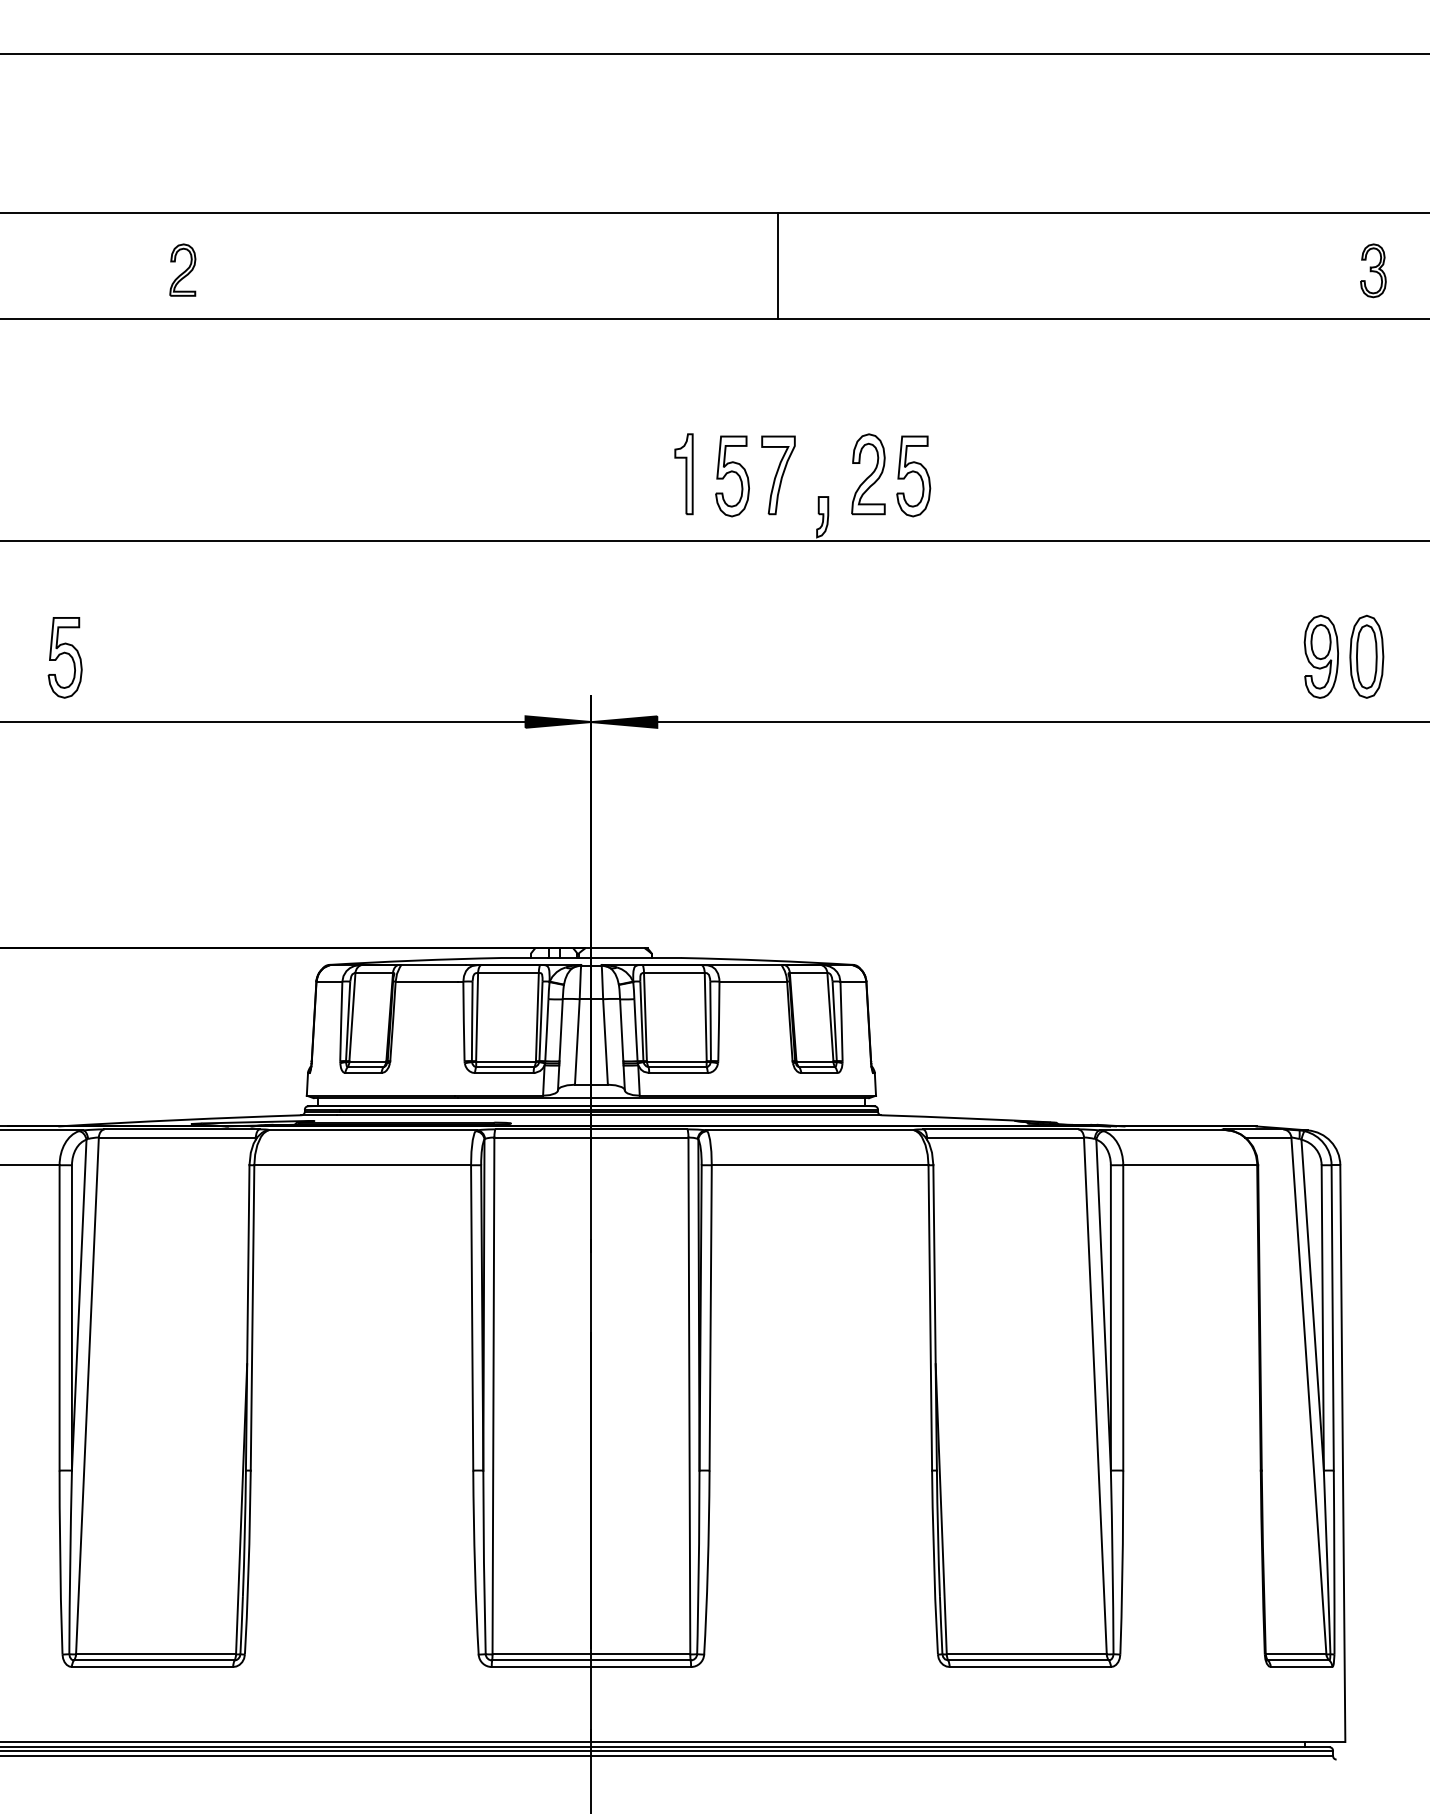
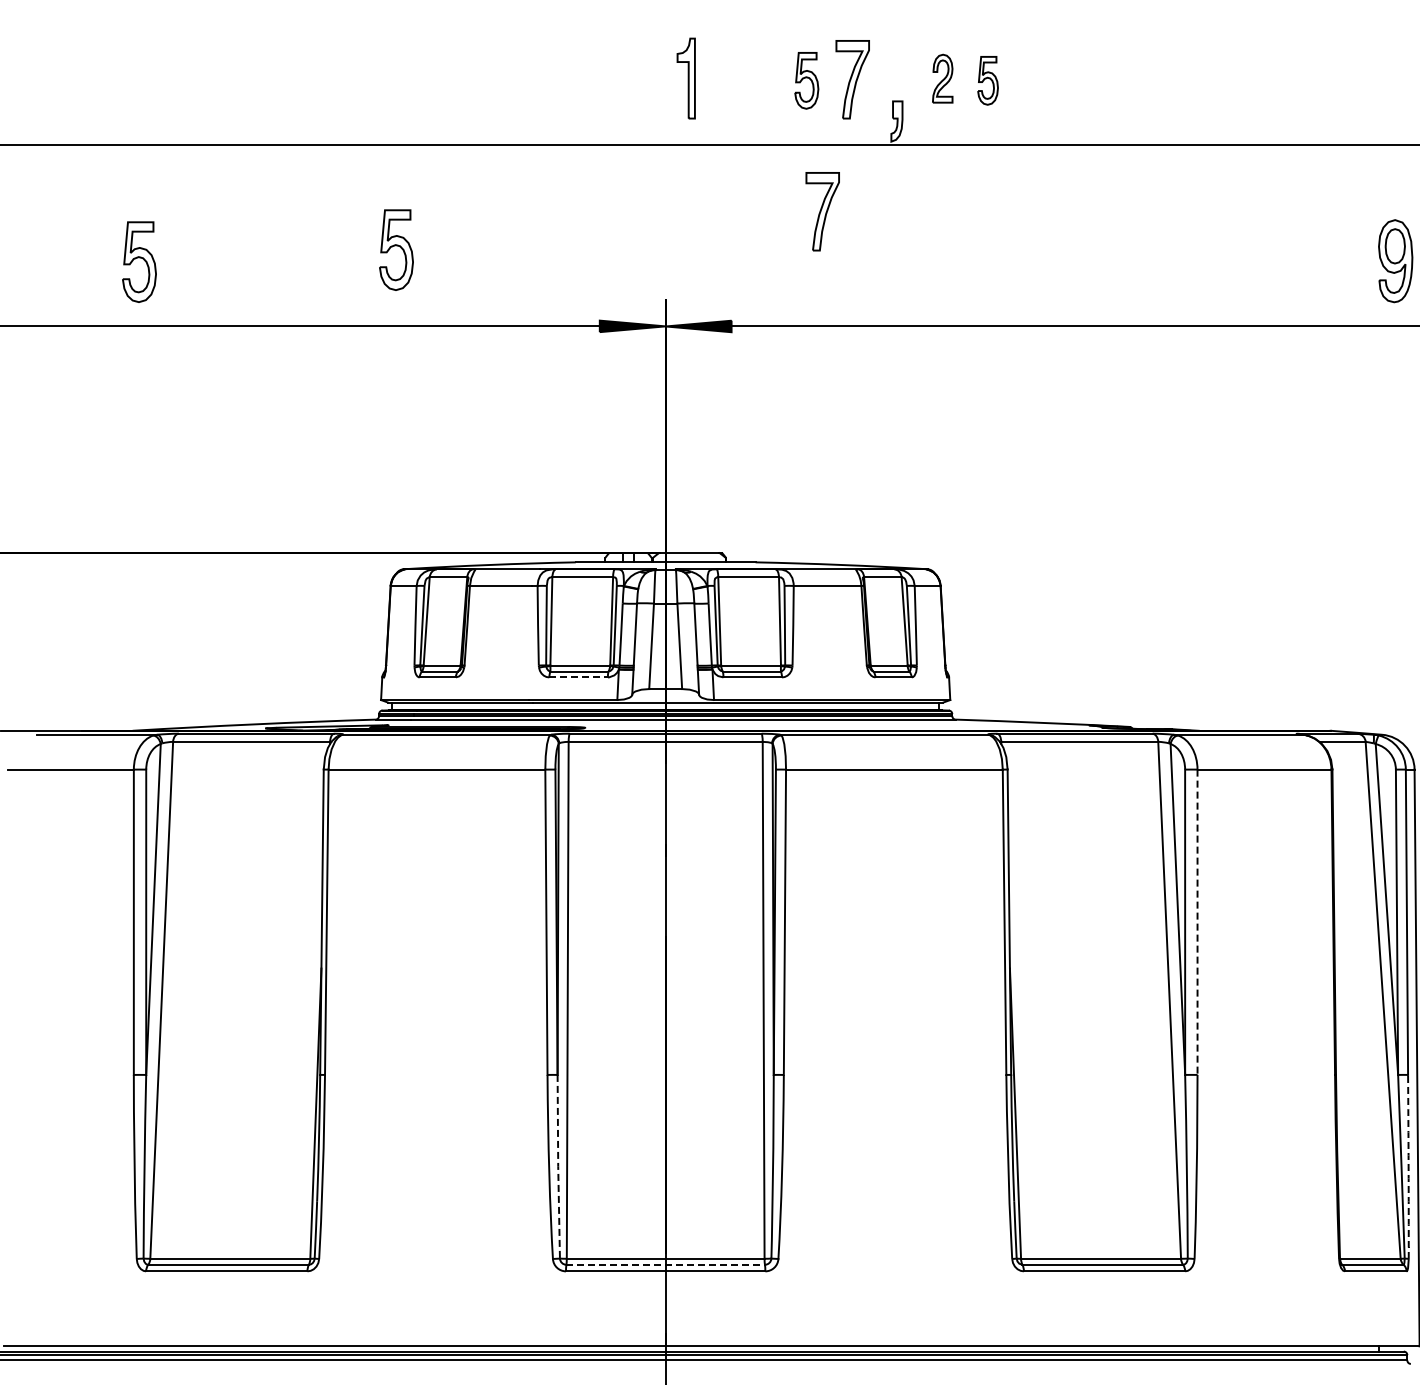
part: (683, 474) -> (685, 78), moved
part: (868, 474) -> (942, 78), size x0.6
part: (732, 476) -> (806, 80), size x0.7
part: (913, 476) -> (987, 80), size x0.6
part: (748, 607) -> (822, 211), added
part: (321, 645) -> (395, 249), added
line: (504, 1073) -> (578, 677), solid -> dashed
line: (1123, 1317) -> (1197, 921), solid -> dashed
line: (483, 1562) -> (557, 1166), solid -> dashed
arc: (1334, 1562) -> (1408, 1166), solid -> dashed
line: (591, 1660) -> (665, 1264), solid -> dashed

